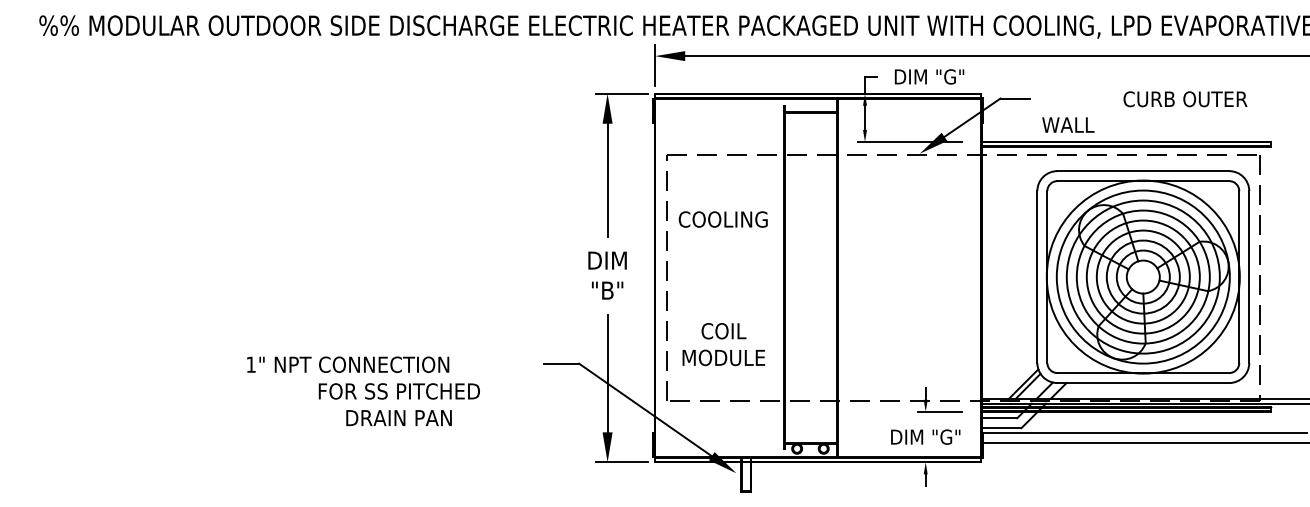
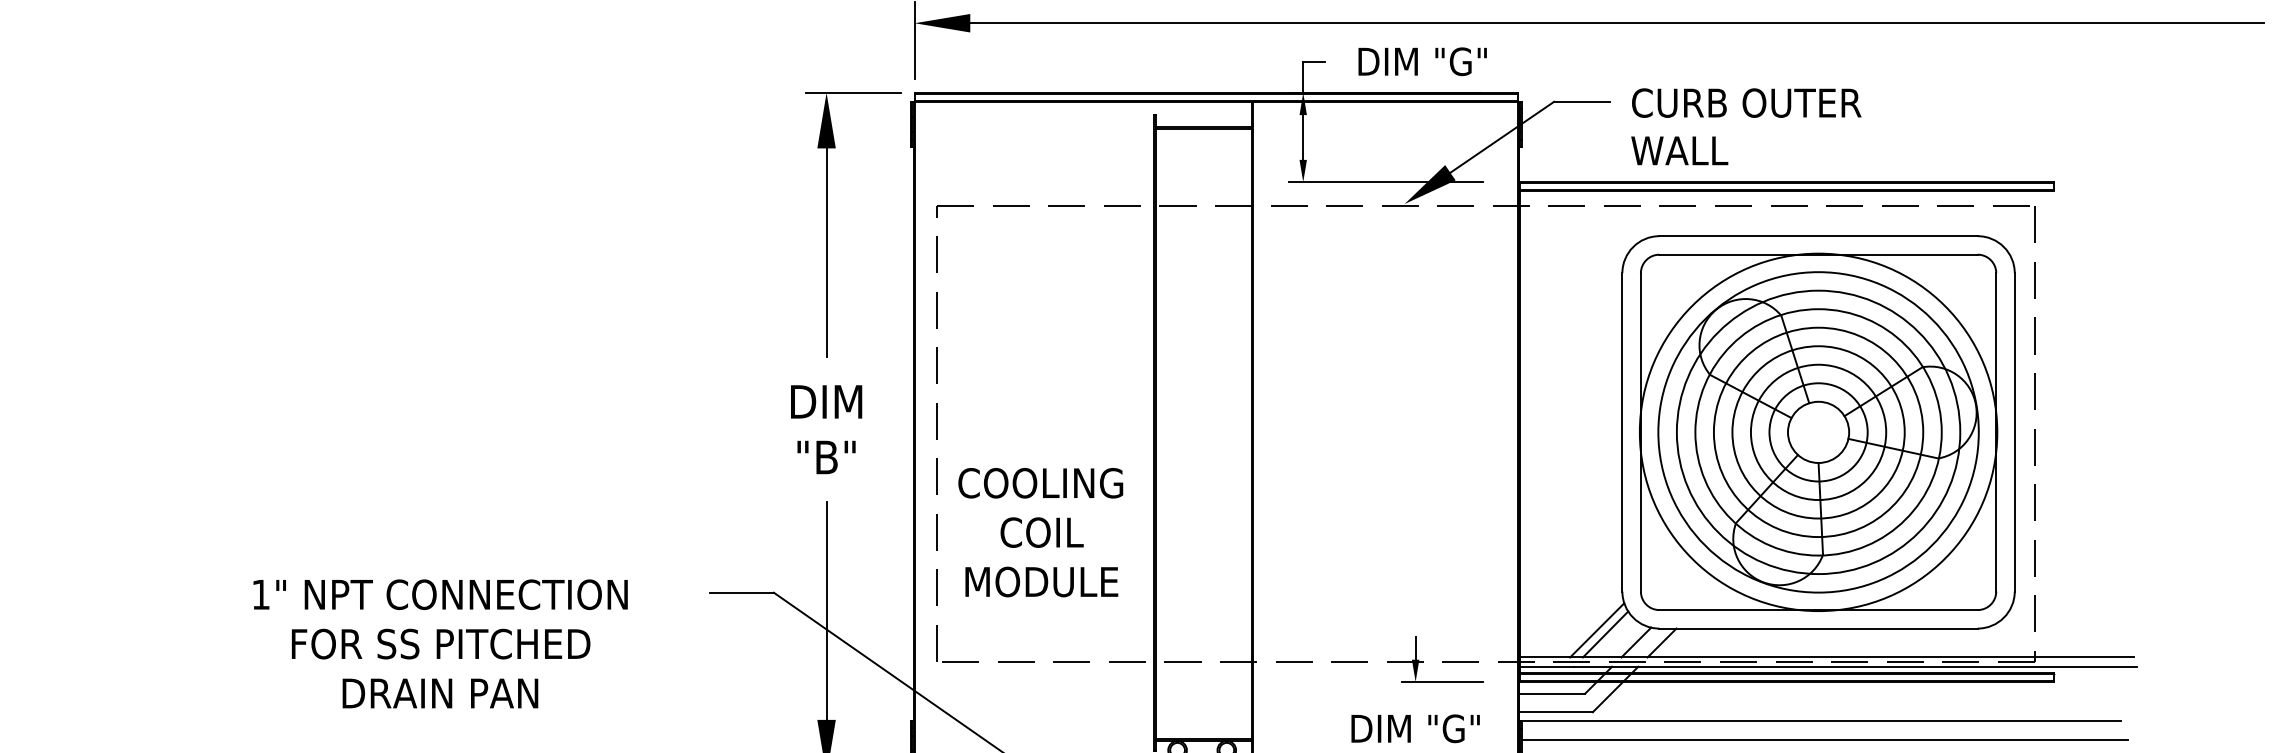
text: (1185, 99) -> (1746, 103), moved
text: (722, 219) -> (1039, 483), moved
text: (348, 364) -> (441, 594), moved

